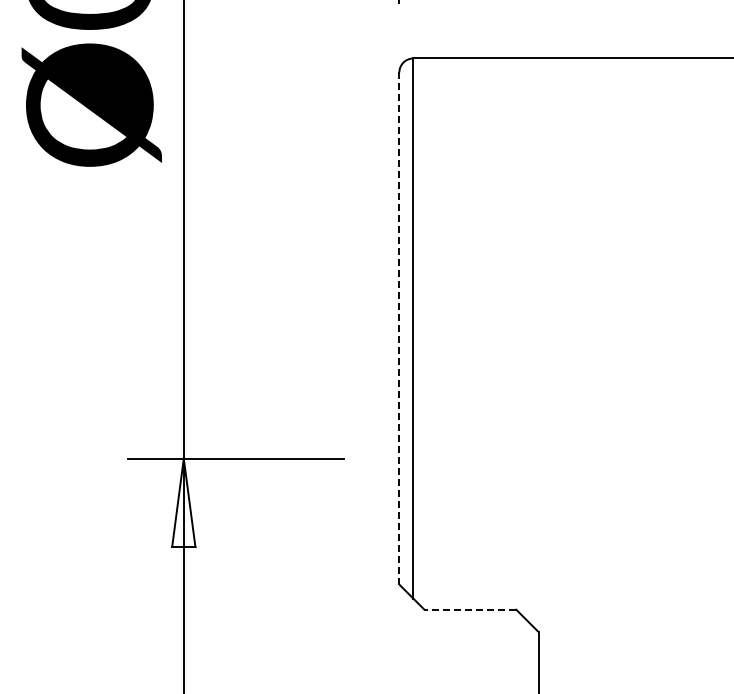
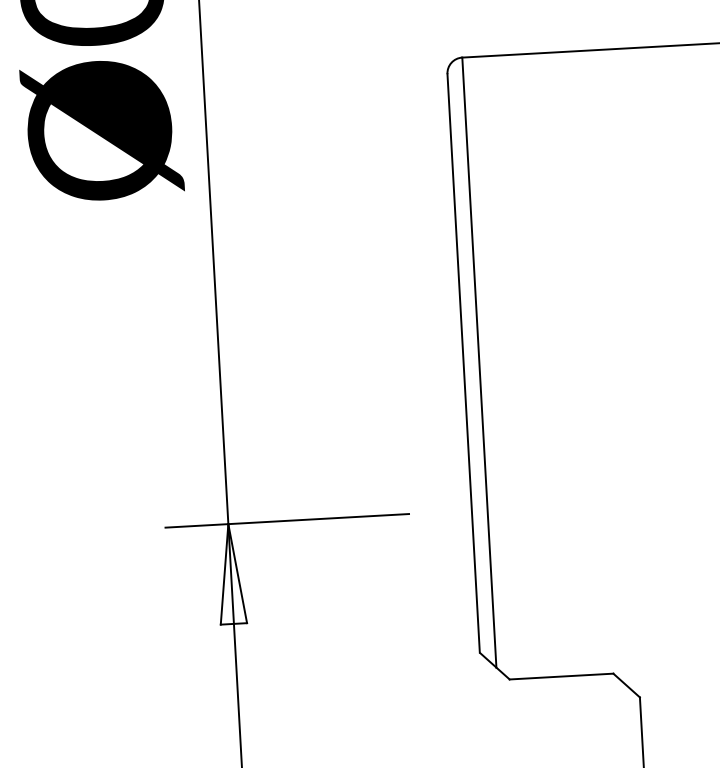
line: (399, 329) -> (463, 364), dashed -> solid
line: (470, 609) -> (561, 676), dashed -> solid

